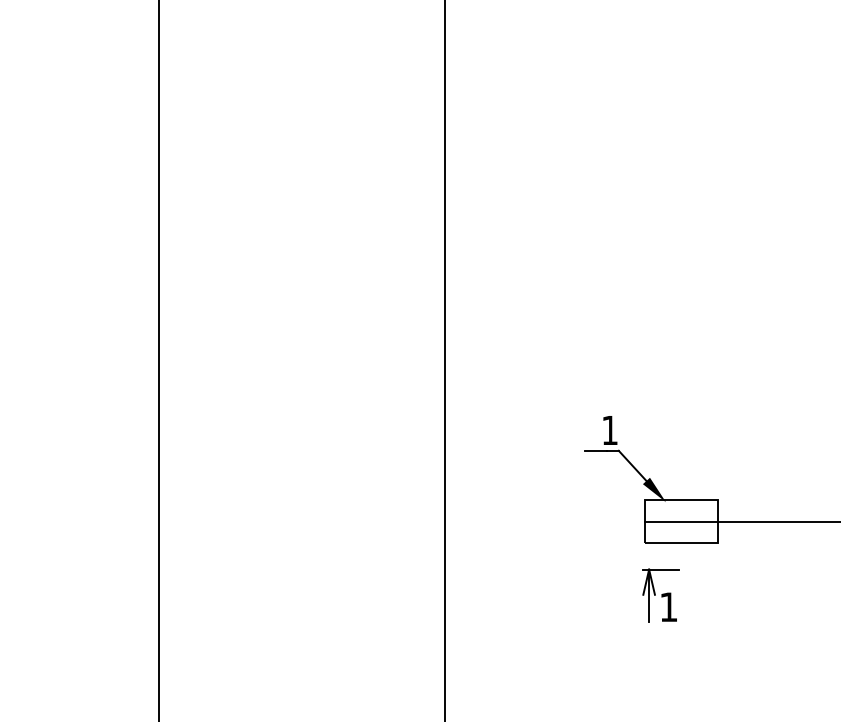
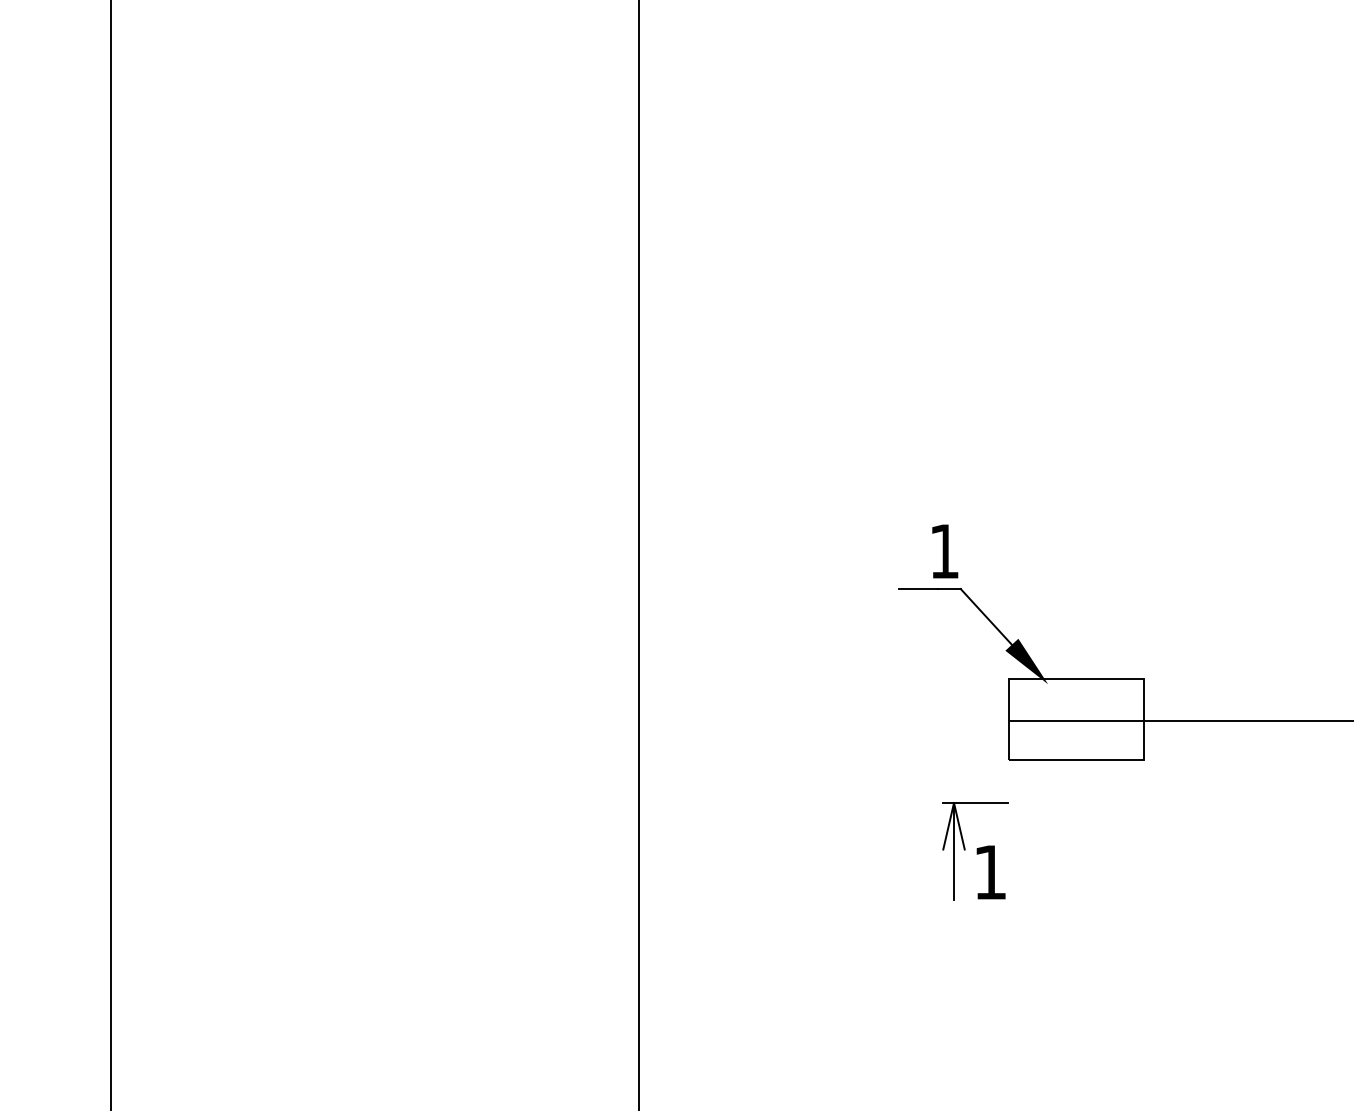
part: (660, 595) -> (975, 850), moved

